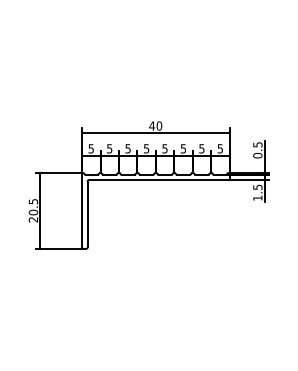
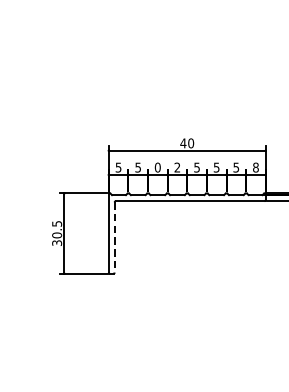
text: (127, 148) -> (157, 167), 5 -> 0
text: (146, 148) -> (177, 167), 5 -> 2
text: (220, 148) -> (256, 167), 5 -> 8
line: (87, 214) -> (114, 237), solid -> dashed
text: (33, 219) -> (57, 242), 20.5 -> 30.5

